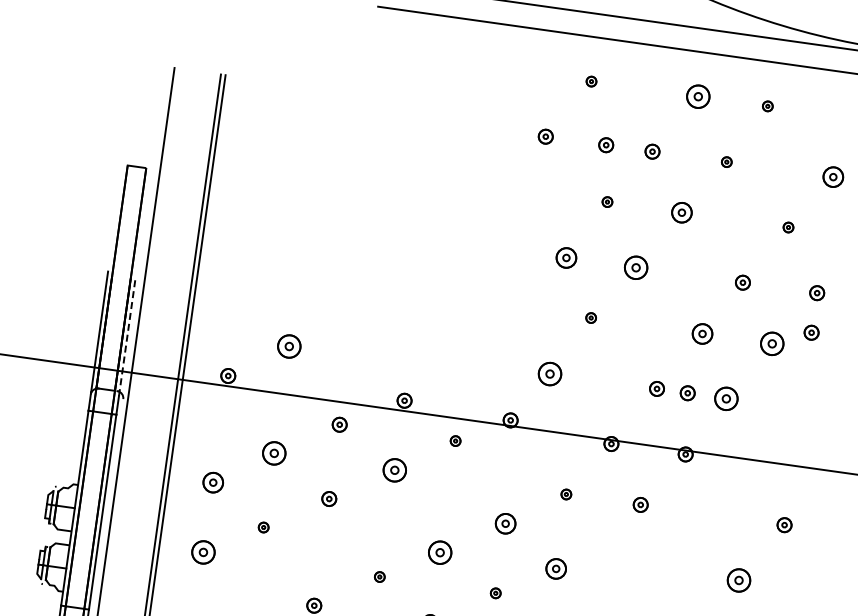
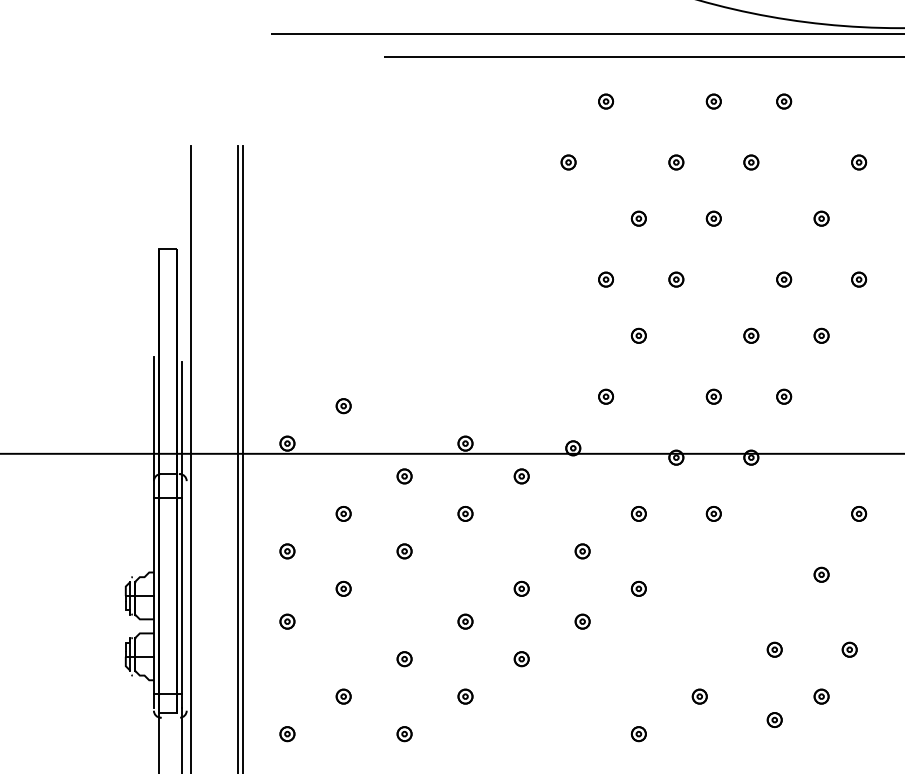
part: (591, 81) -> (606, 101), size x1.43
part: (697, 96) -> (713, 101), size x0.62
part: (768, 106) -> (784, 101), size x1.43
part: (606, 145) -> (629, 162), removed
part: (726, 162) -> (751, 162), size x1.43
part: (833, 177) -> (859, 162), size x0.71
part: (607, 201) -> (638, 218), size x1.43
part: (681, 212) -> (713, 218), size x0.71
part: (788, 227) -> (821, 218), size x1.43
part: (567, 257) -> (606, 279), size x0.71
part: (636, 267) -> (676, 279), size x0.62
part: (590, 317) -> (638, 335), size x1.43
part: (812, 332) -> (859, 319), removed
part: (702, 333) -> (751, 335), size x0.71
line: (127, 338) -> (182, 420), dashed -> solid
part: (772, 343) -> (821, 335), size x0.62
part: (288, 347) -> (343, 406), size x0.62
part: (550, 373) -> (606, 396), size x0.62
part: (687, 392) -> (744, 396), removed
part: (727, 398) -> (784, 396), size x0.62
part: (455, 441) -> (521, 476), size x1.43
part: (274, 452) -> (343, 513), size x0.62
part: (394, 469) -> (465, 513), size x0.62
part: (213, 482) -> (287, 551), size x0.71
part: (566, 494) -> (638, 513), size x1.43
part: (505, 523) -> (582, 551), size x0.71
part: (263, 527) -> (343, 588), size x1.43
part: (203, 552) -> (287, 621), size x0.62
part: (439, 552) -> (521, 588), size x0.62
part: (555, 568) -> (638, 588), size x0.71
part: (379, 576) -> (465, 621), size x1.43
part: (738, 579) -> (821, 574), size x0.62
part: (495, 593) -> (582, 621), size x1.43

